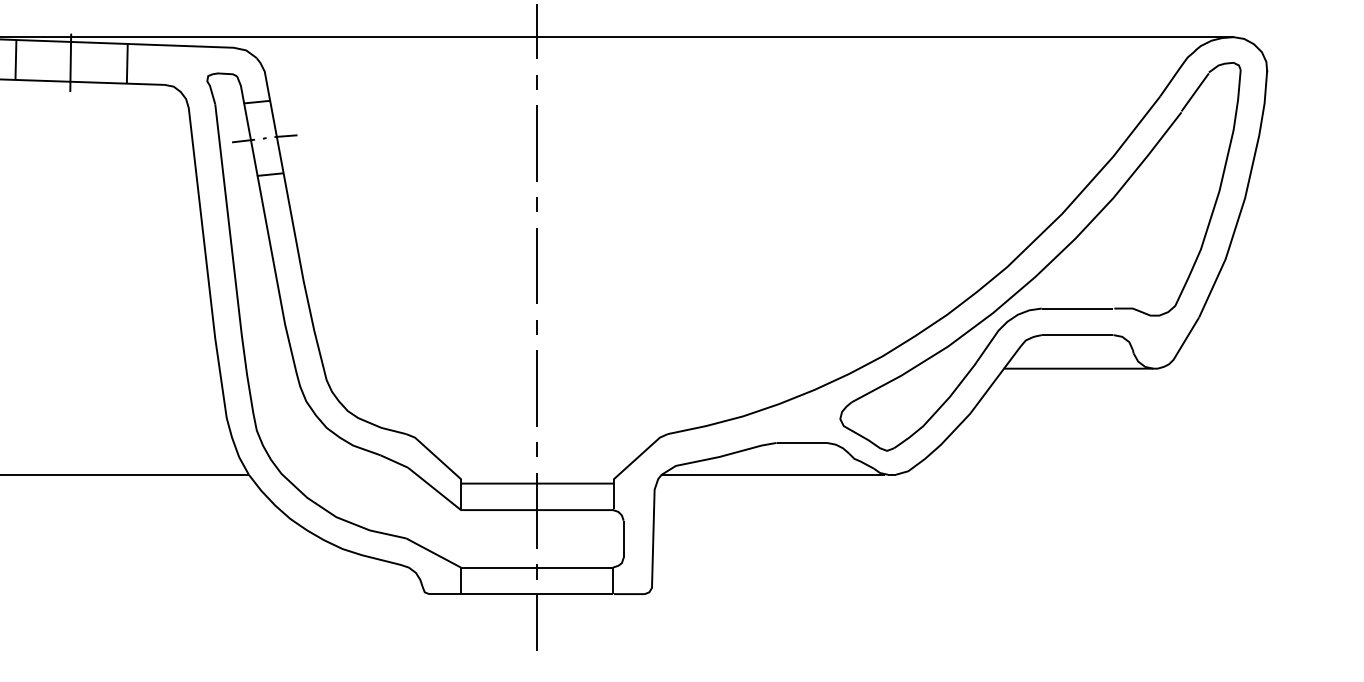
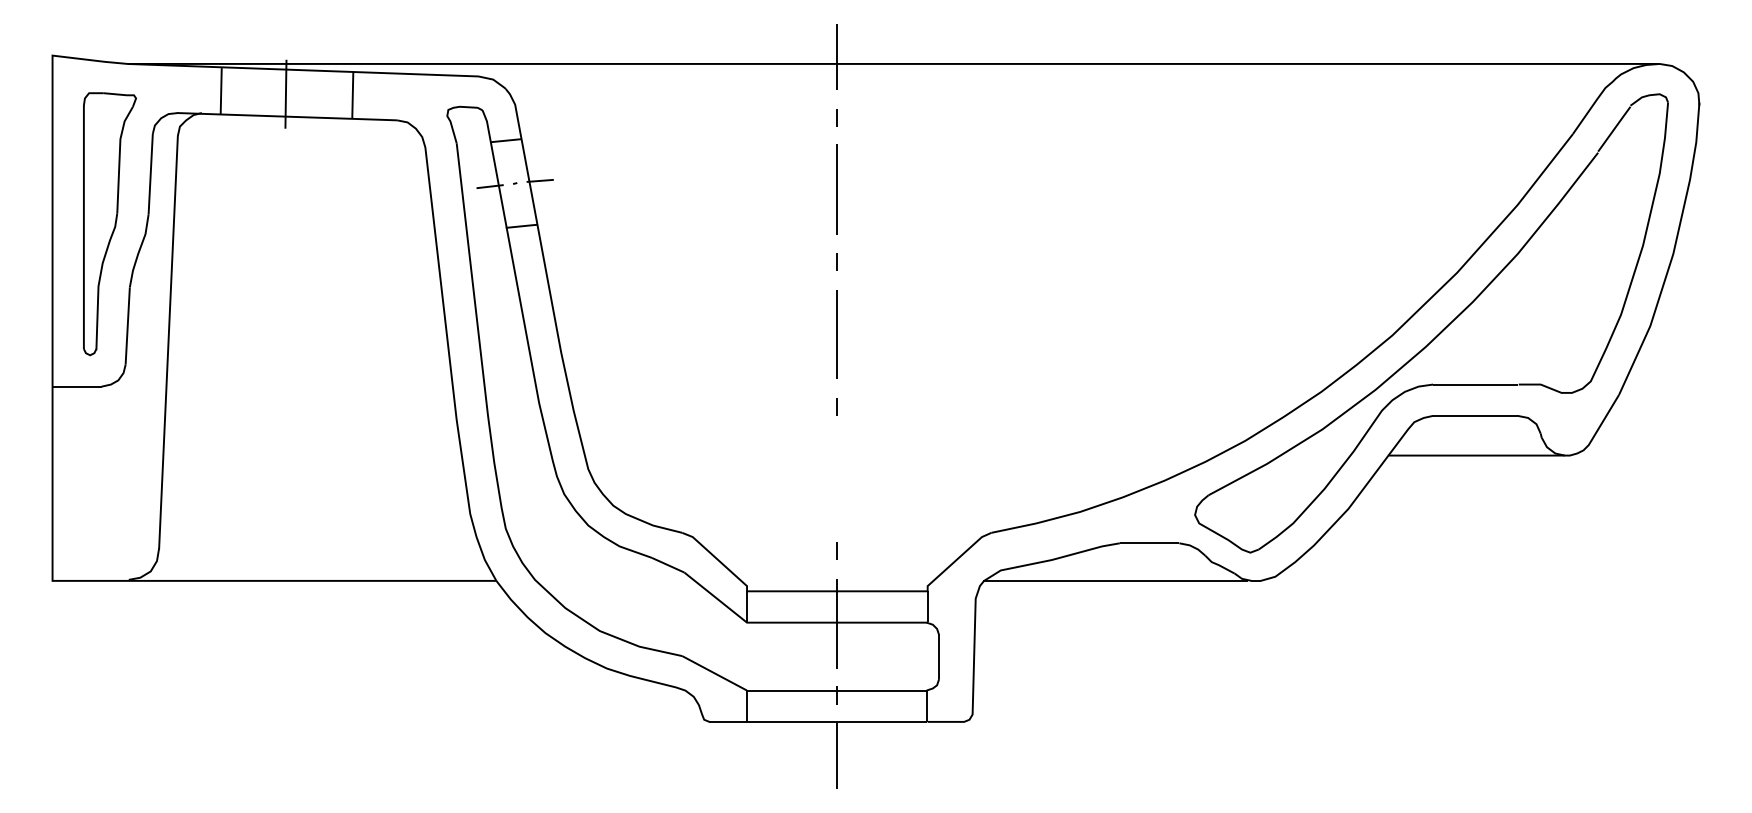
line: (536, 388) -> (836, 479), removed

